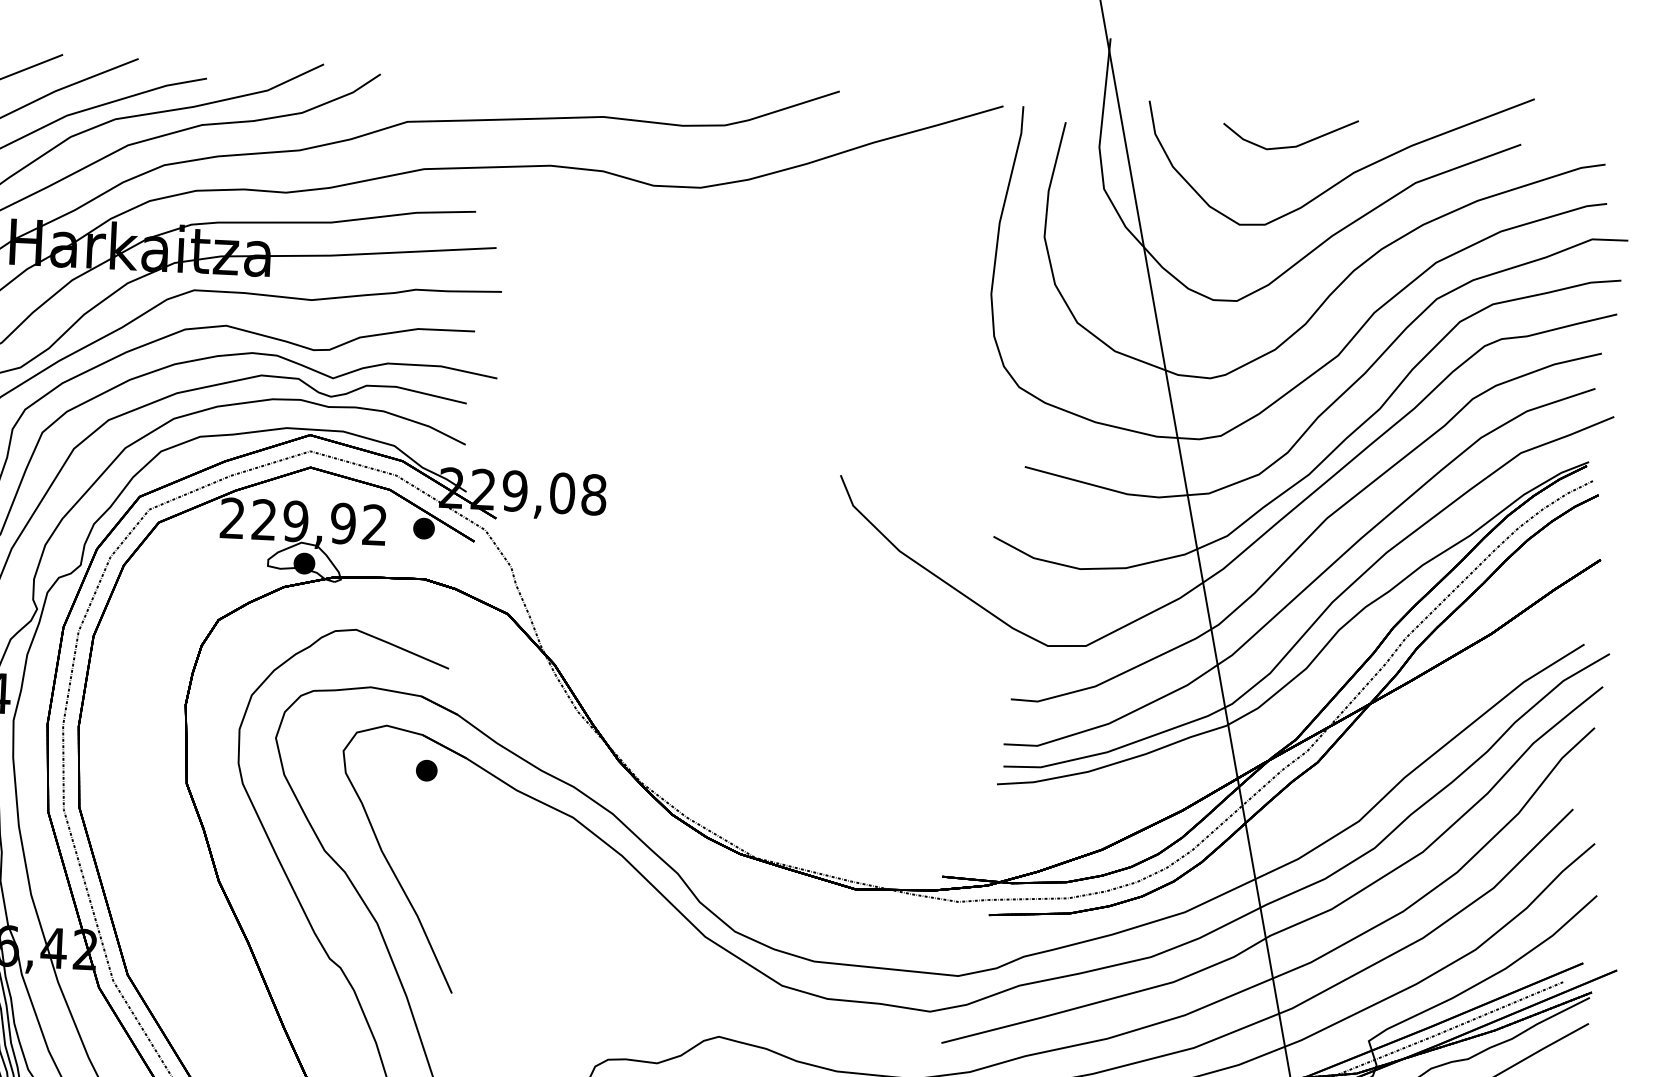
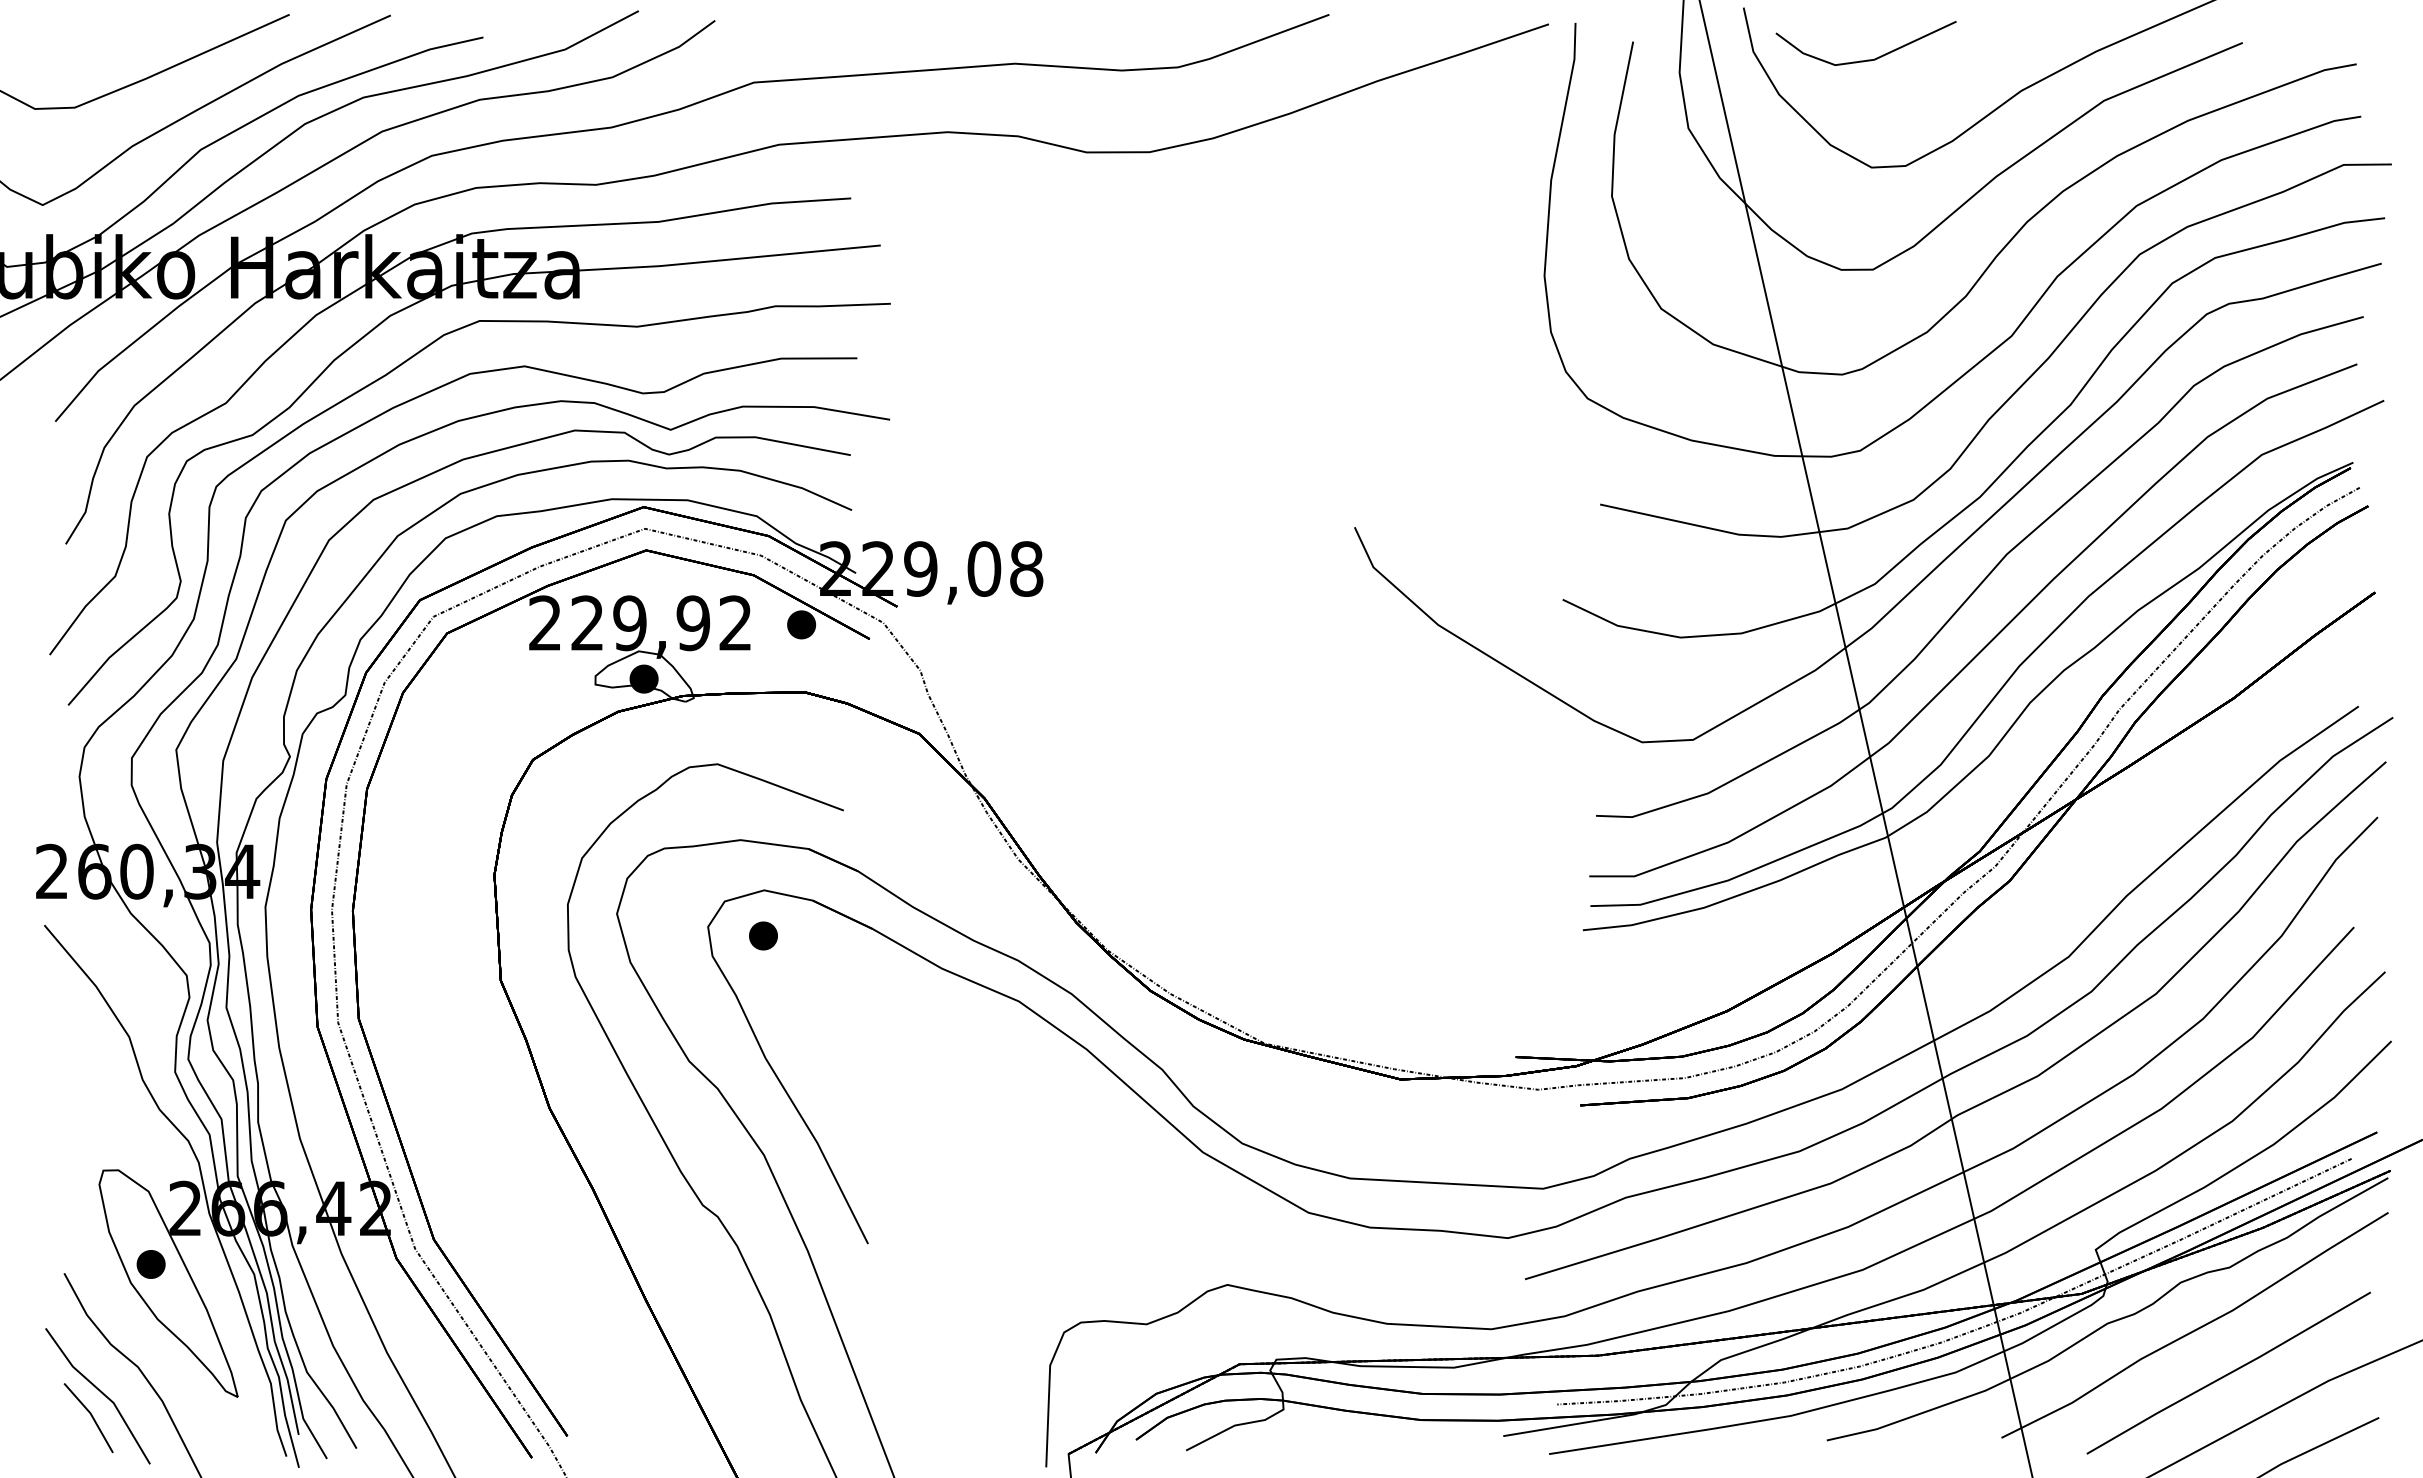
line: (1291, 146) -> (1867, 59), moved
part: (426, 770) -> (763, 935), moved

